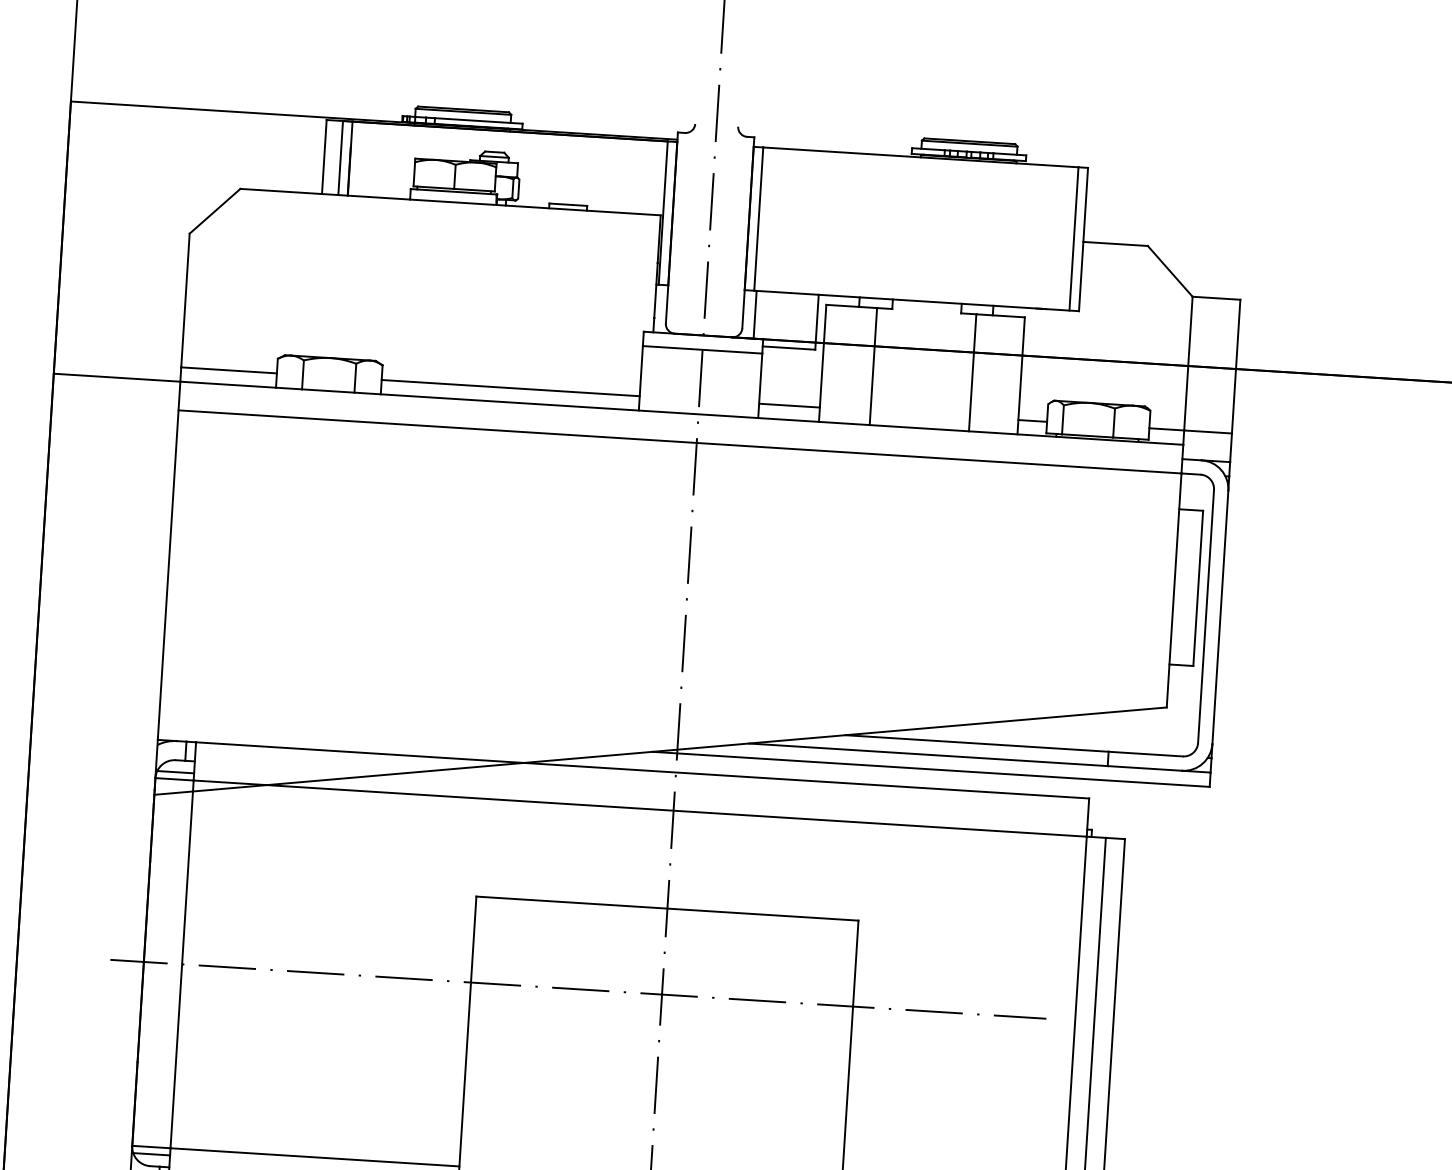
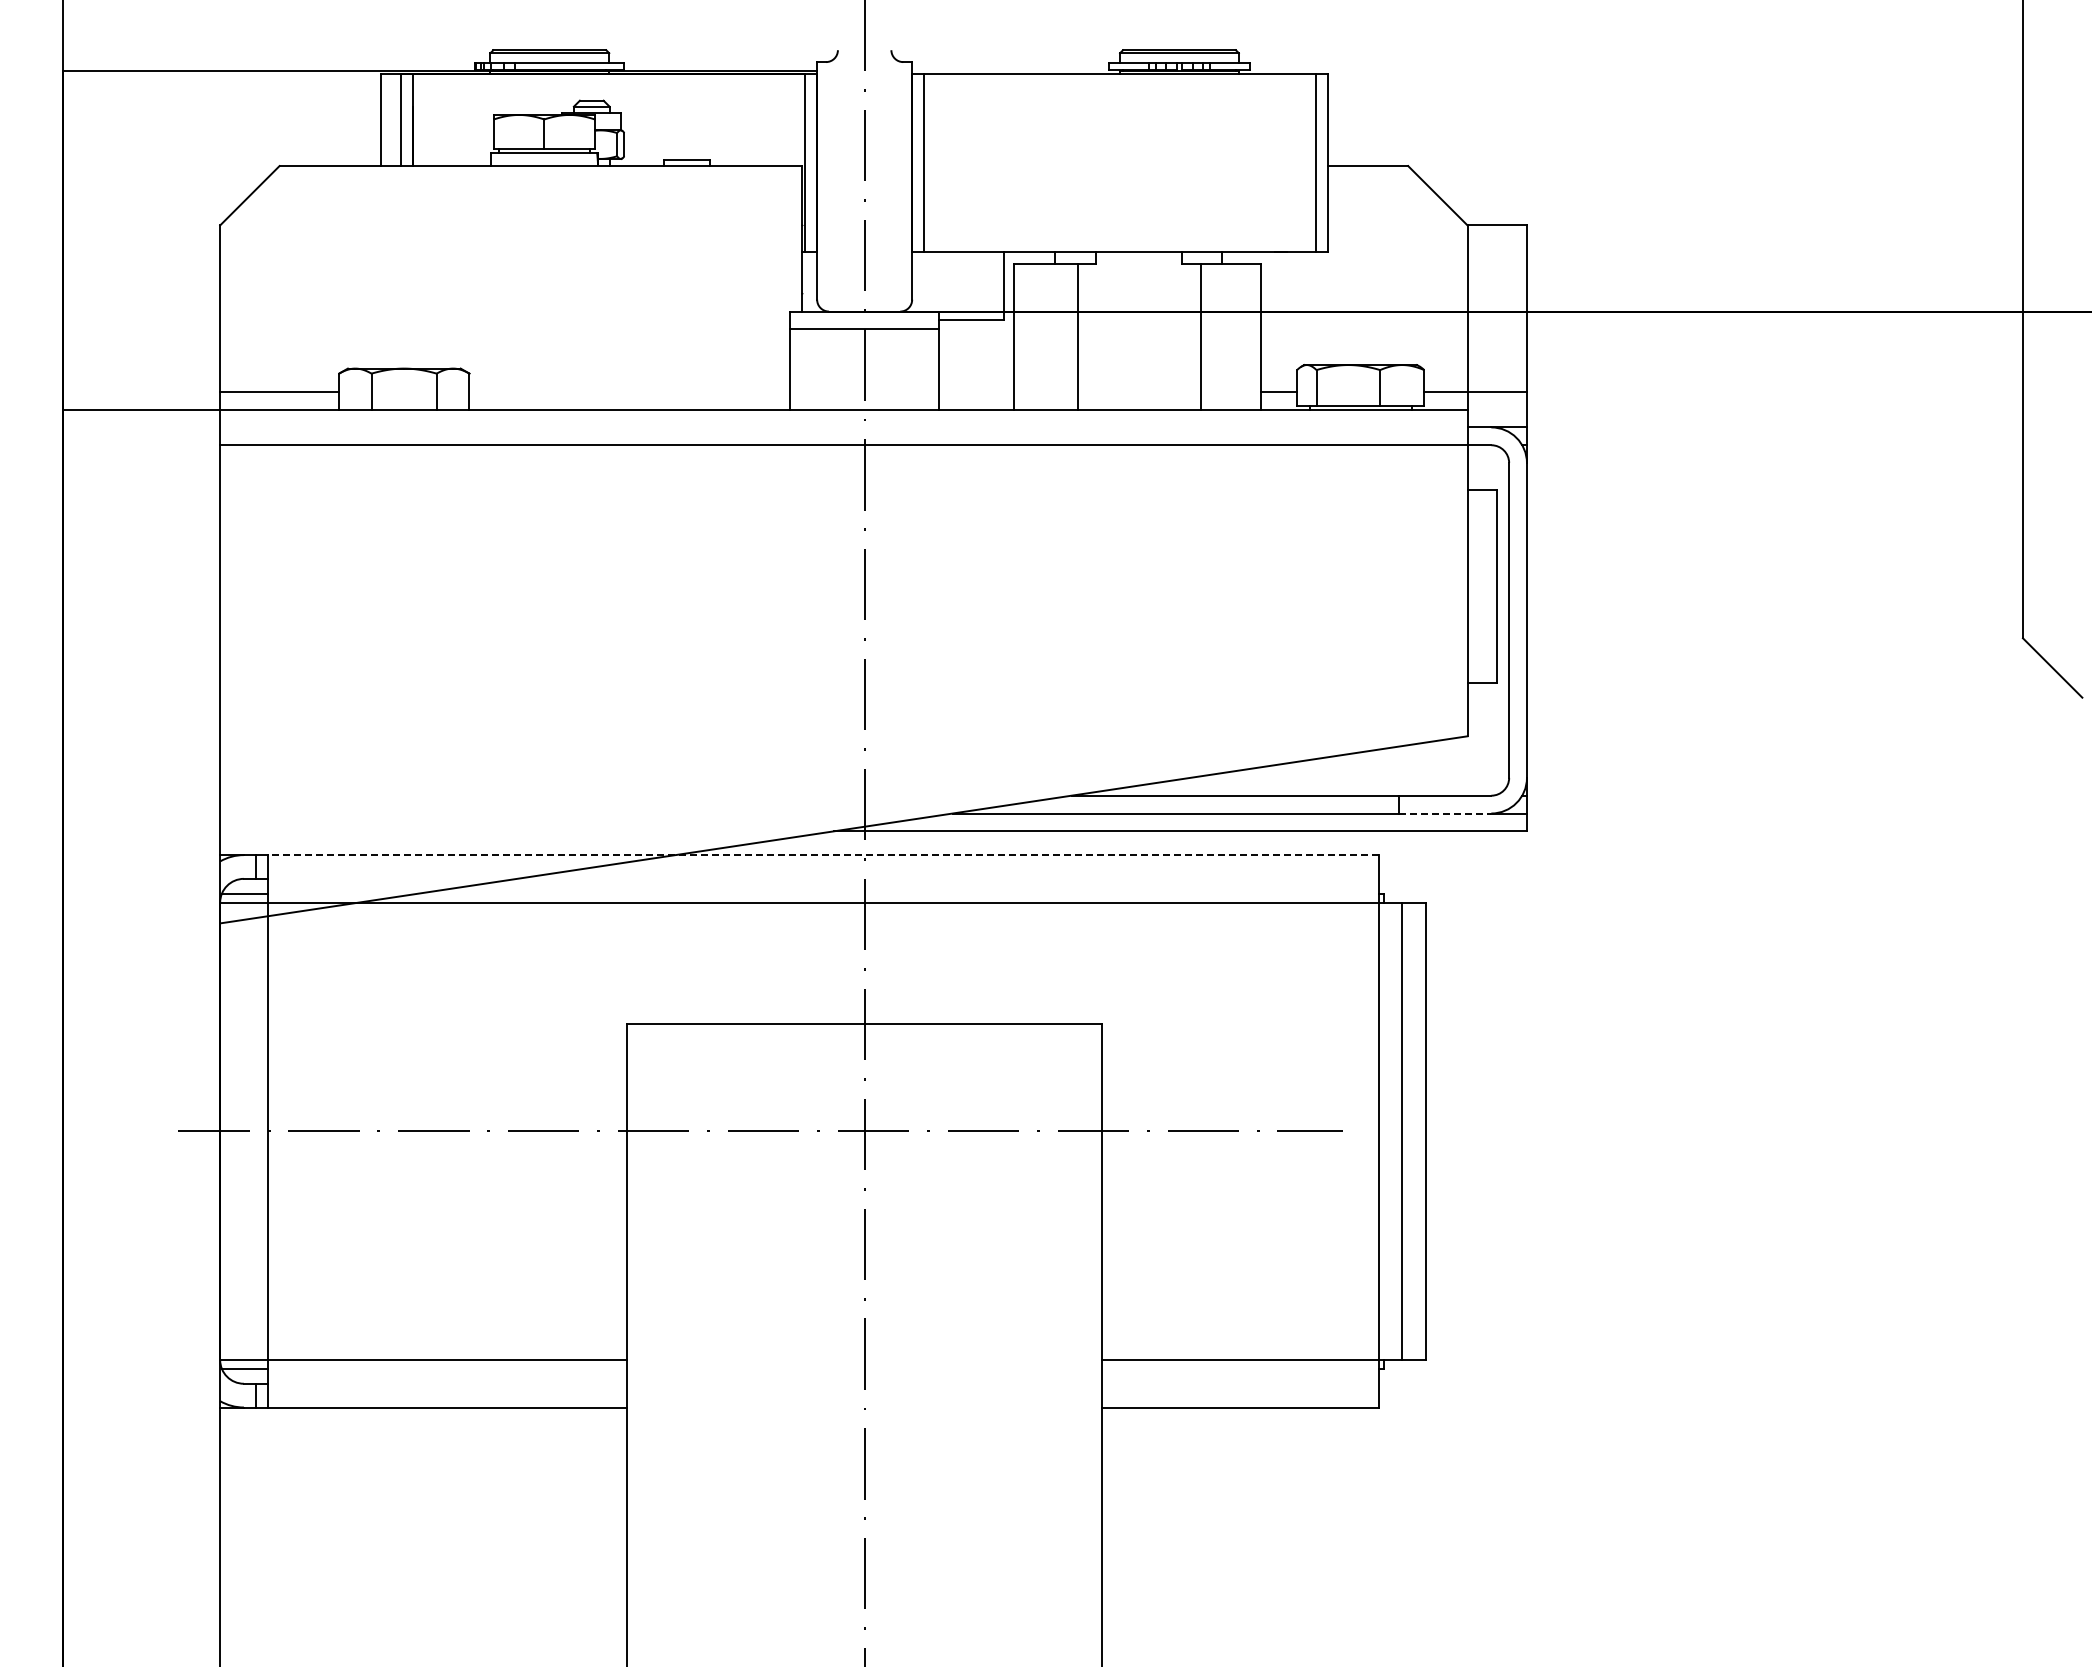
line: (755, 314) -> (927, 281), removed
line: (510, 387) -> (629, 391), removed
line: (789, 405) -> (976, 391), removed
line: (1145, 768) -> (1445, 813), solid -> dashed
line: (642, 770) -> (822, 855), solid -> dashed

